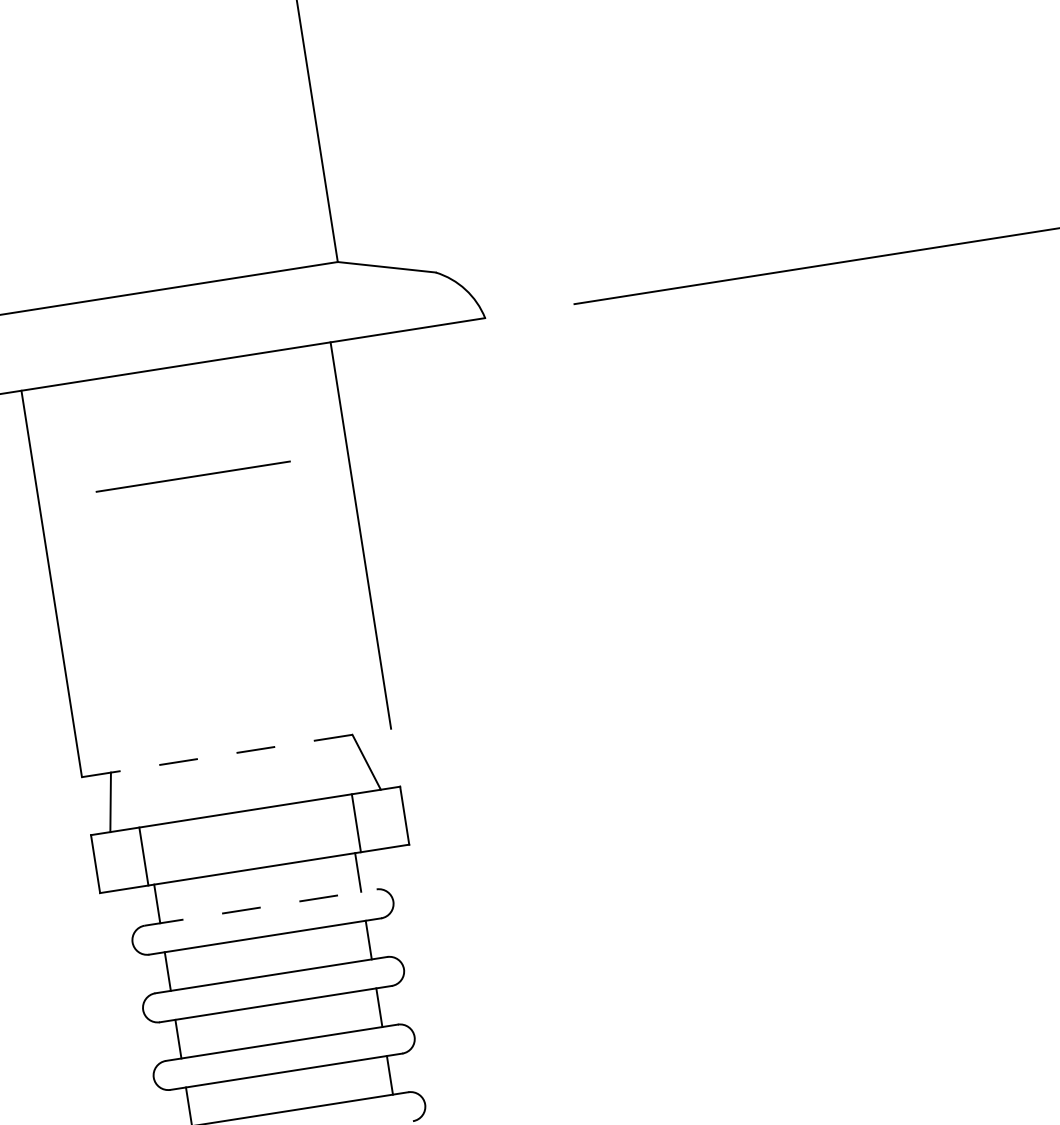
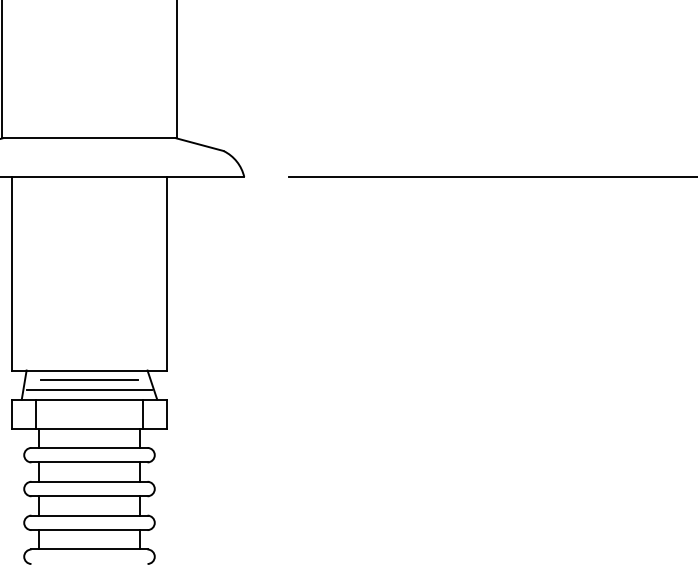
line: (193, 475) -> (89, 379), moved
line: (238, 752) -> (90, 370), dashed -> solid
line: (242, 790) -> (89, 389), added
line: (262, 906) -> (90, 447), dashed -> solid

